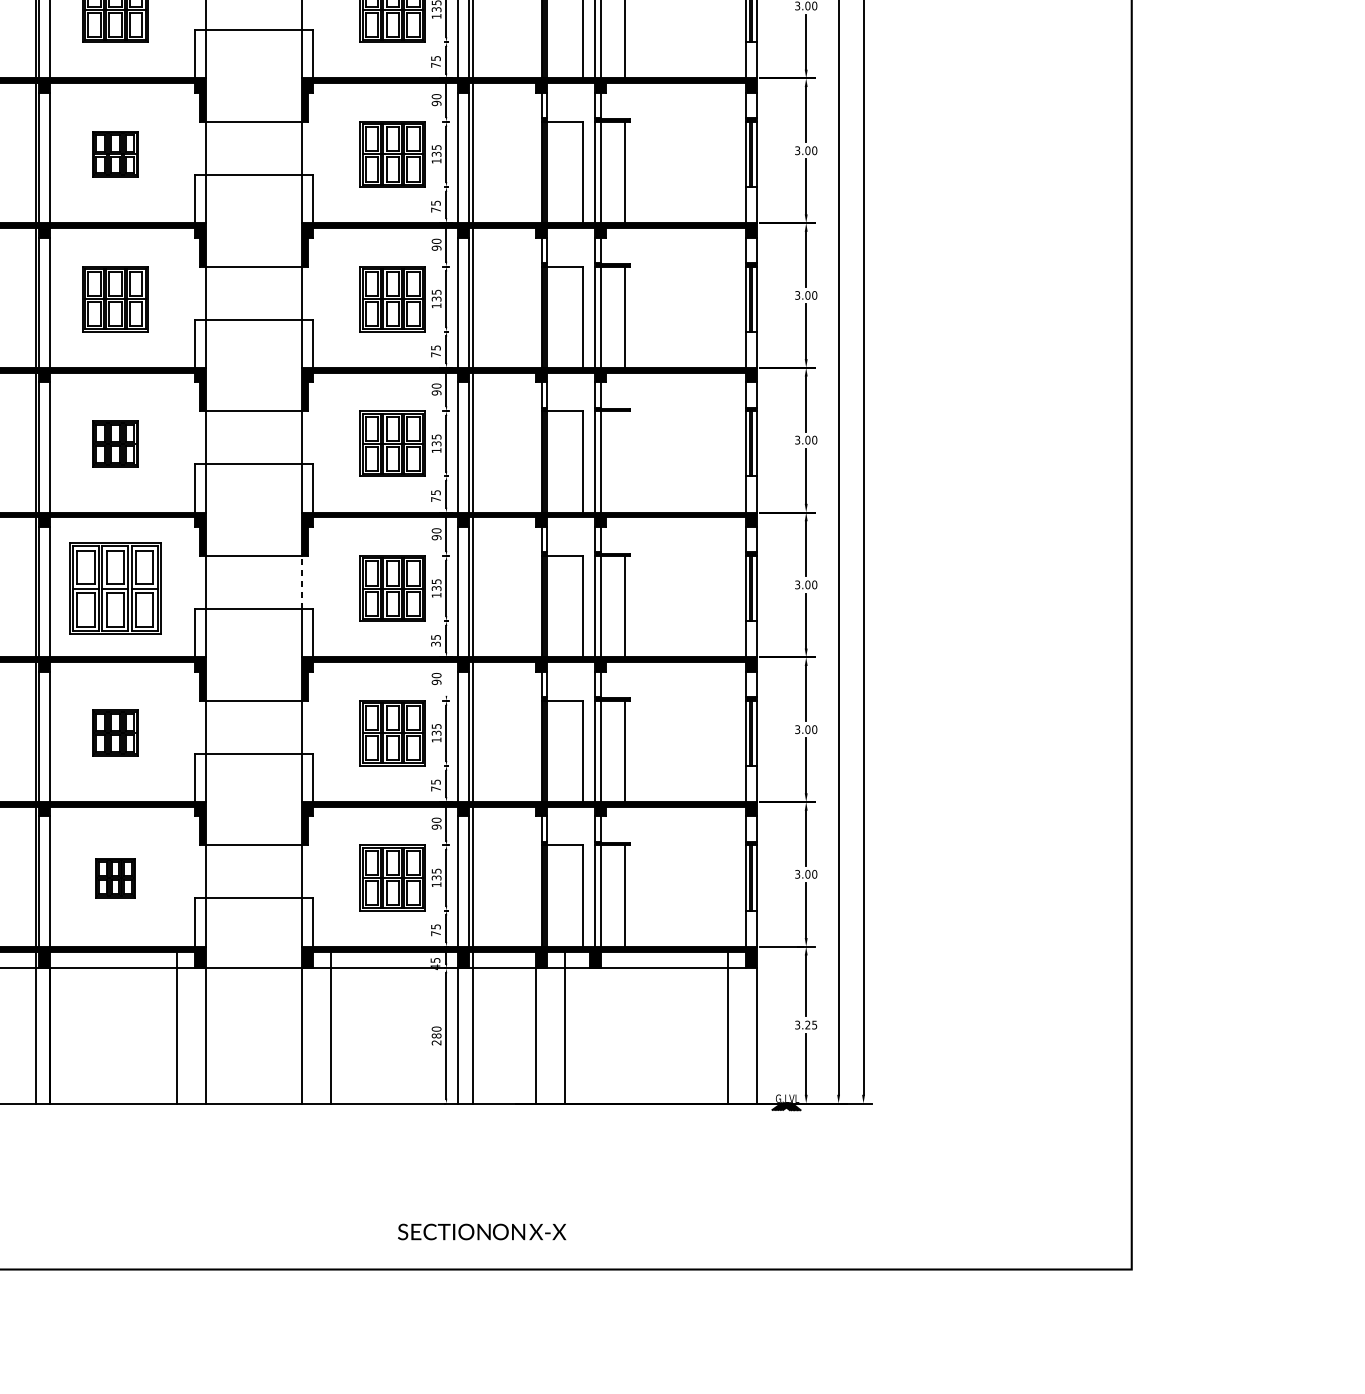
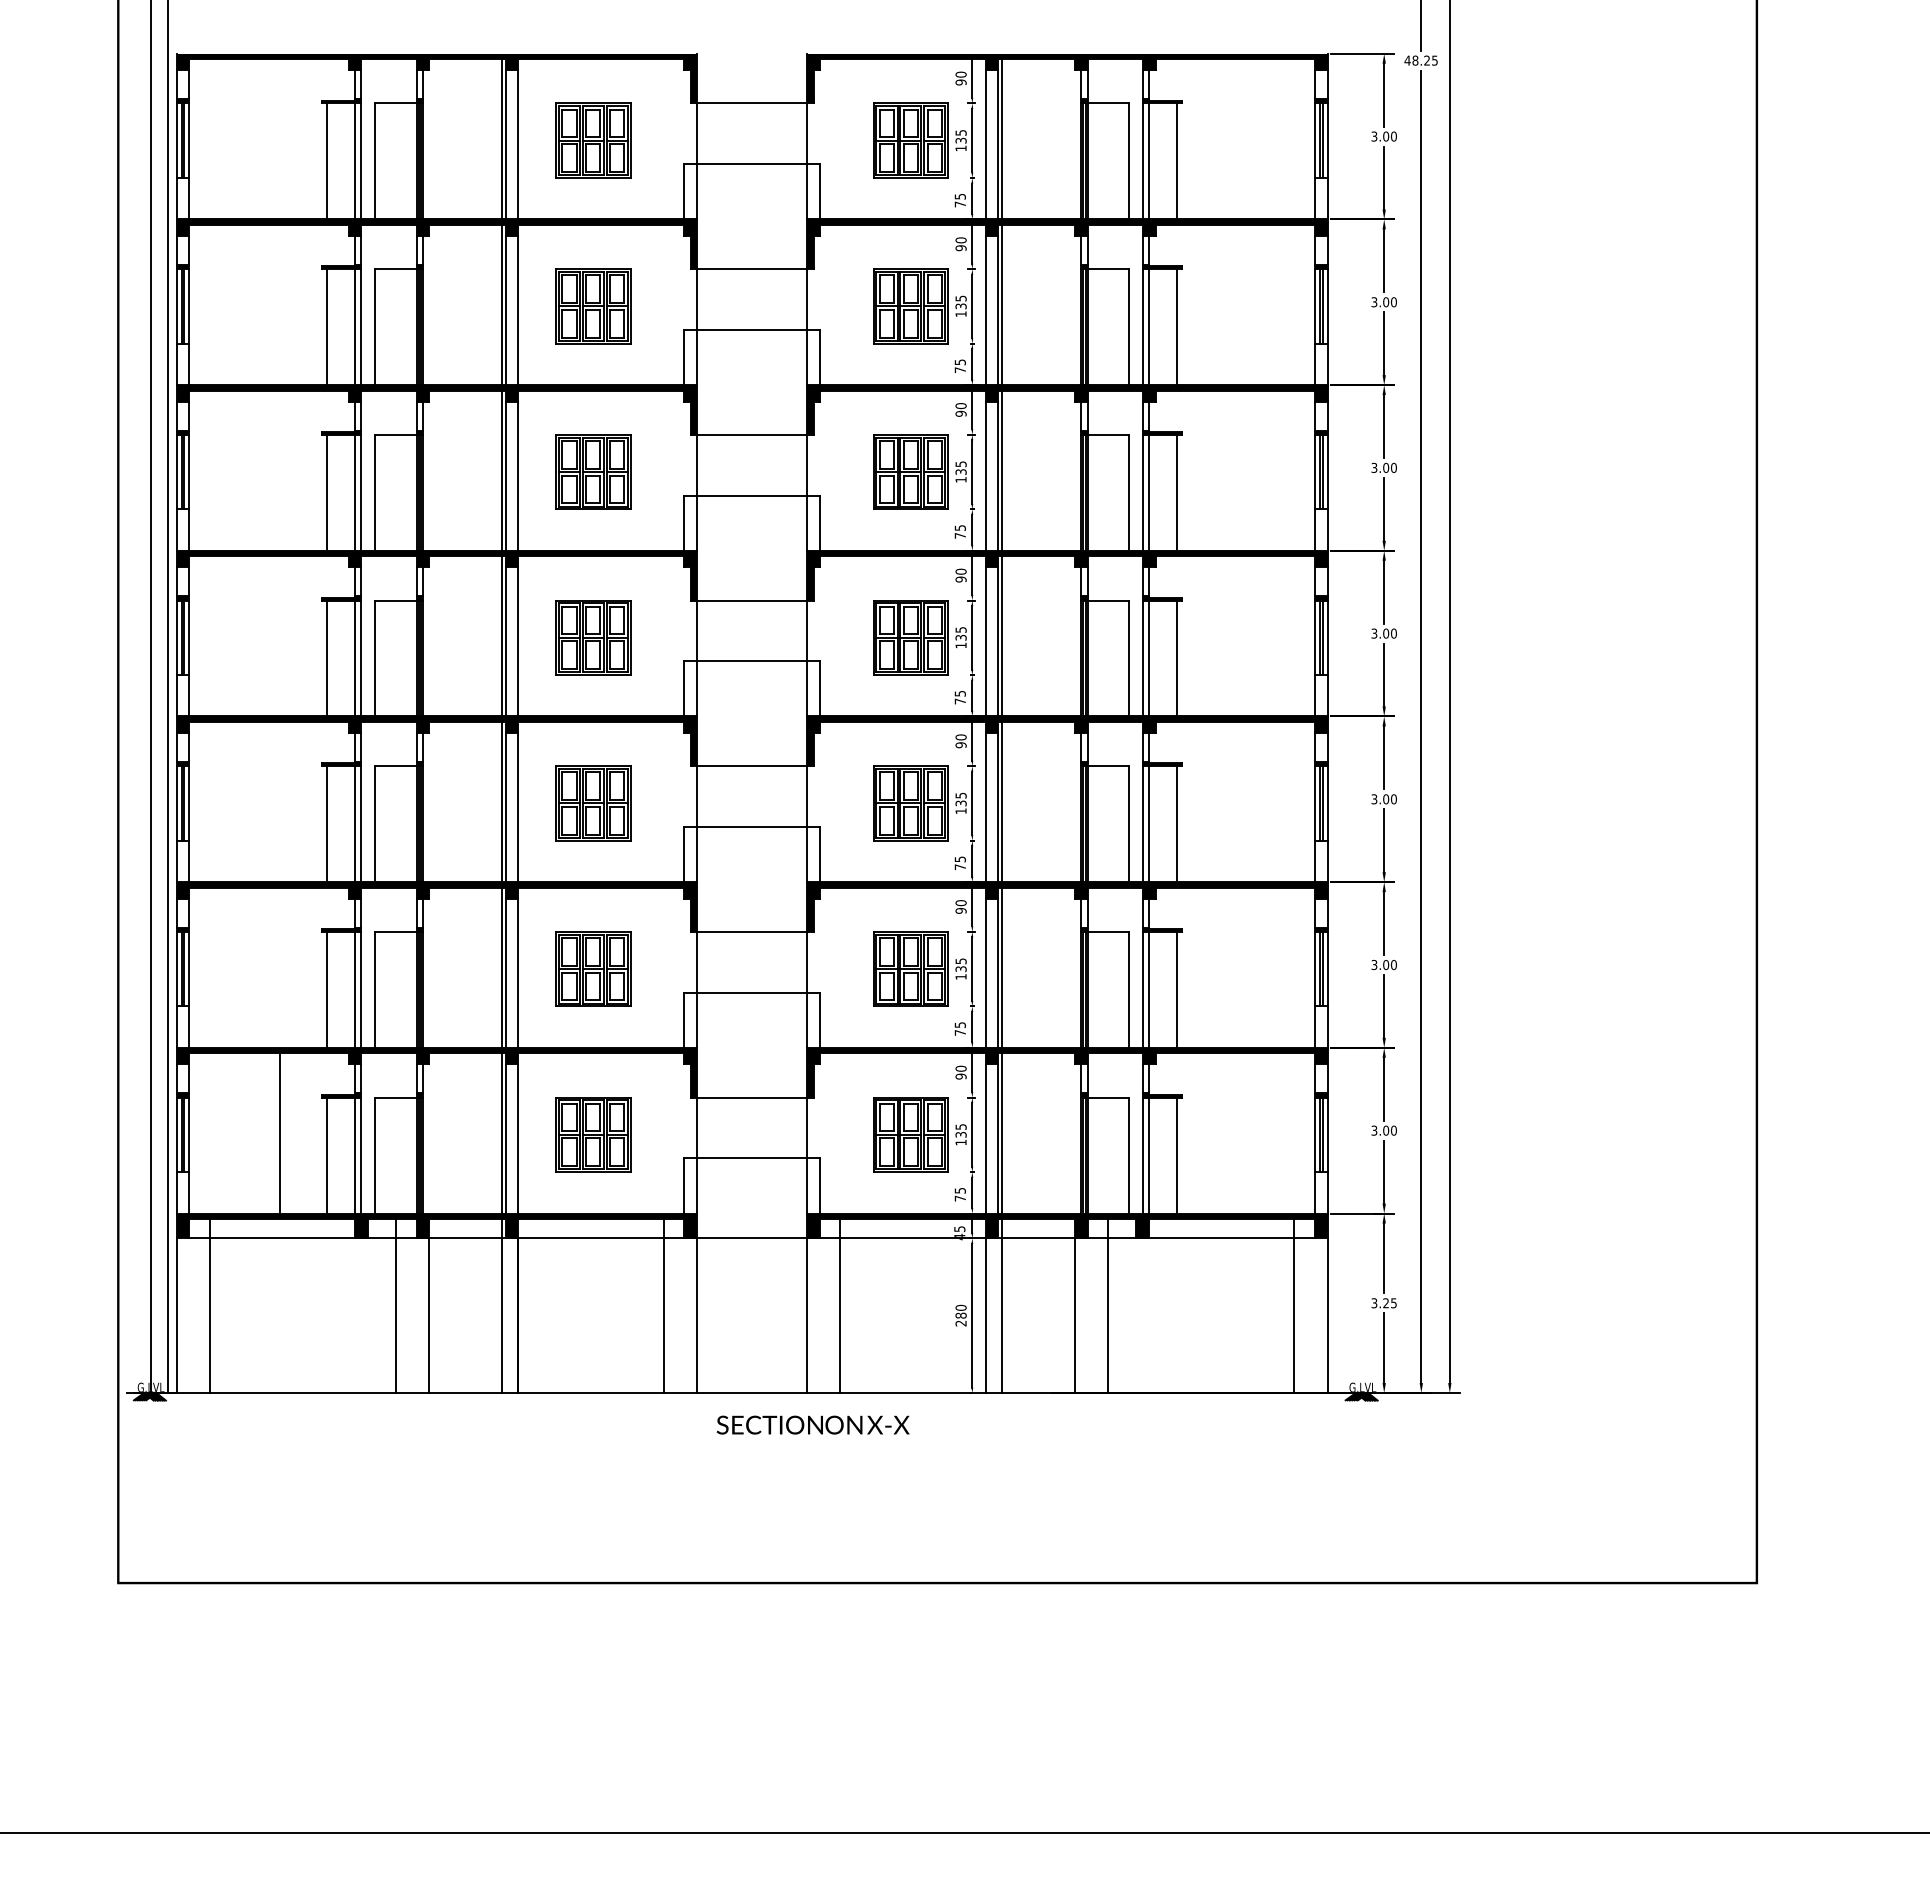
part: (115, 154) -> (593, 306), size x1.43
part: (115, 443) -> (593, 637), size x1.43
line: (624, 461) -> (1176, 658), added
line: (302, 582) -> (807, 796), dashed -> solid
part: (115, 588) -> (593, 803), size x0.71
text: (435, 644) -> (959, 867), 35 -> 75
line: (446, 678) -> (972, 906), added
part: (115, 732) -> (593, 968), size x1.43
part: (115, 877) -> (593, 1134), size x1.67
text: (481, 1231) -> (812, 1424), moved

